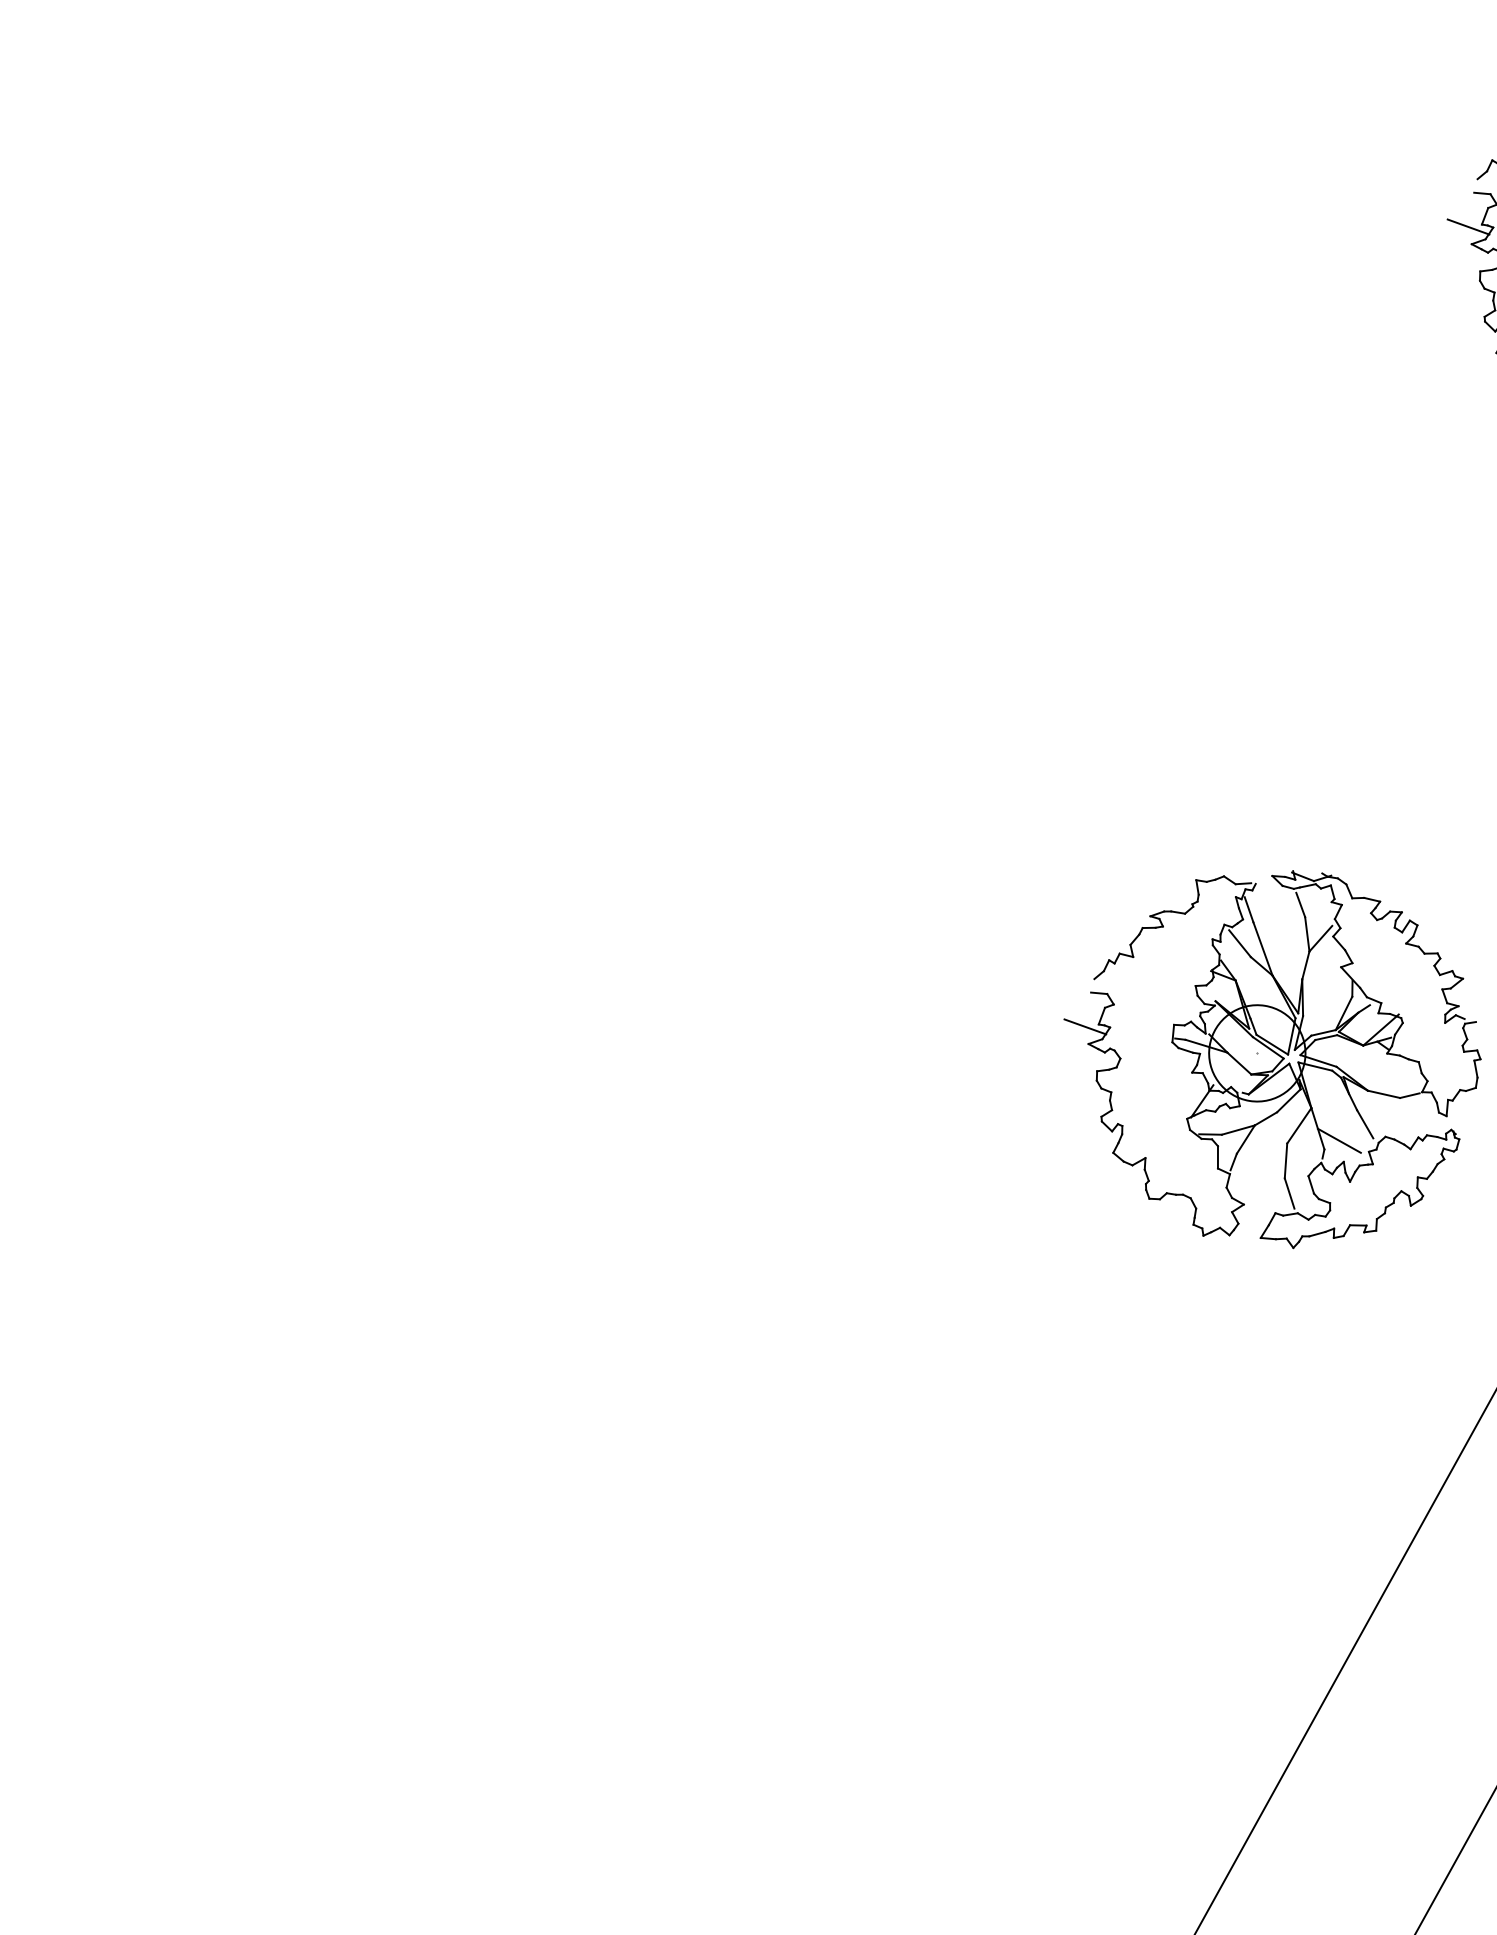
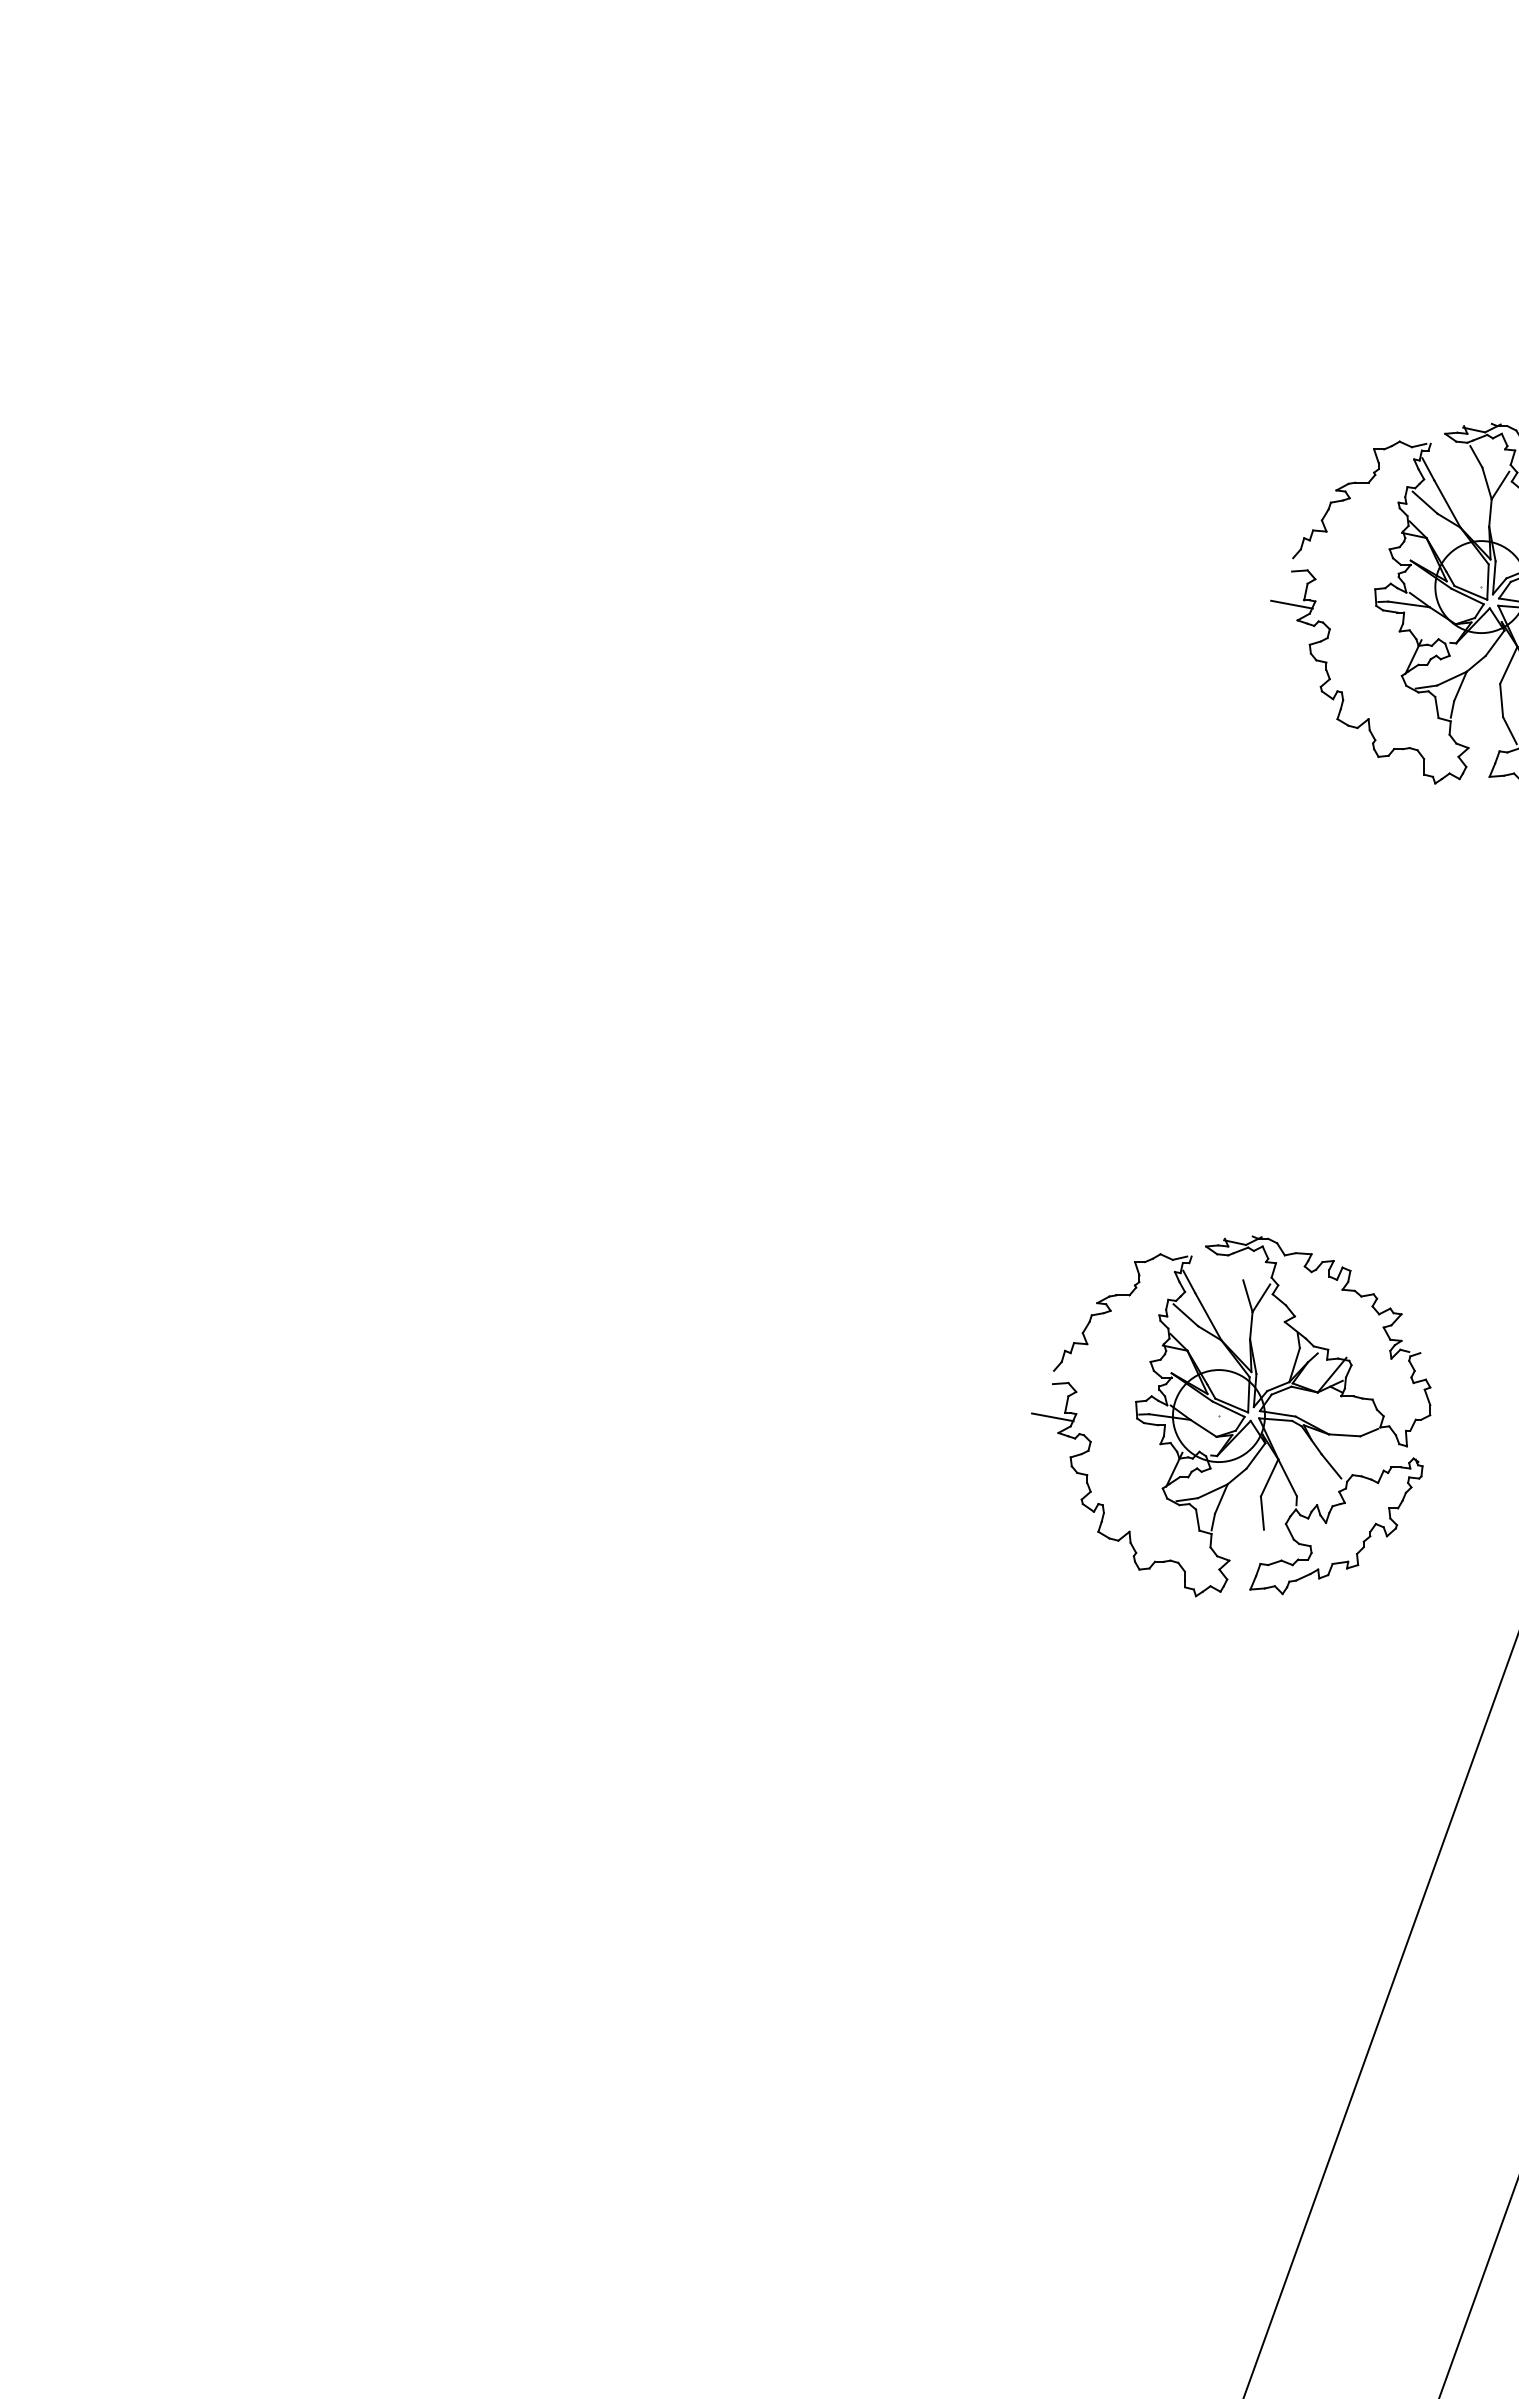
line: (1301, 905) -> (1237, 1269), removed
line: (1339, 1140) -> (1309, 1485), removed
line: (1289, 1192) -> (1270, 1542), removed

